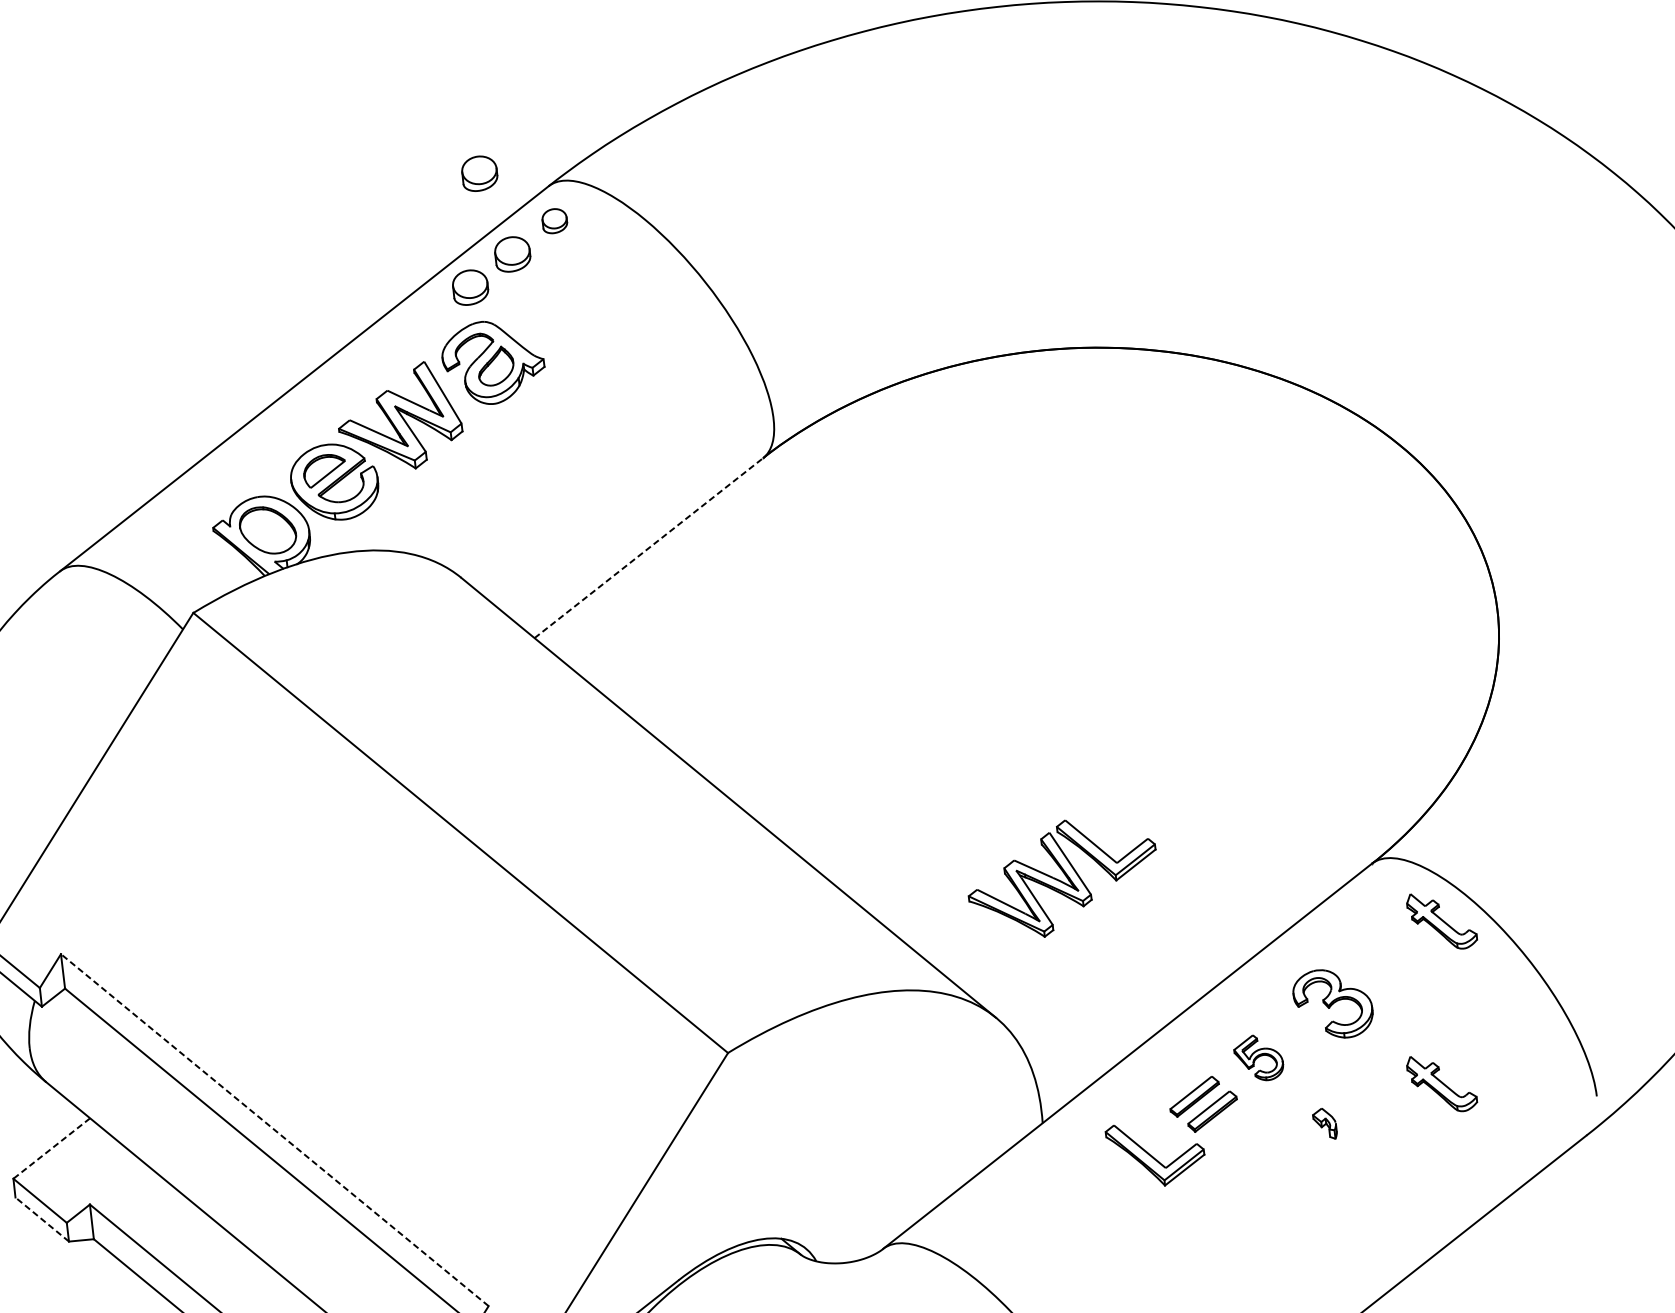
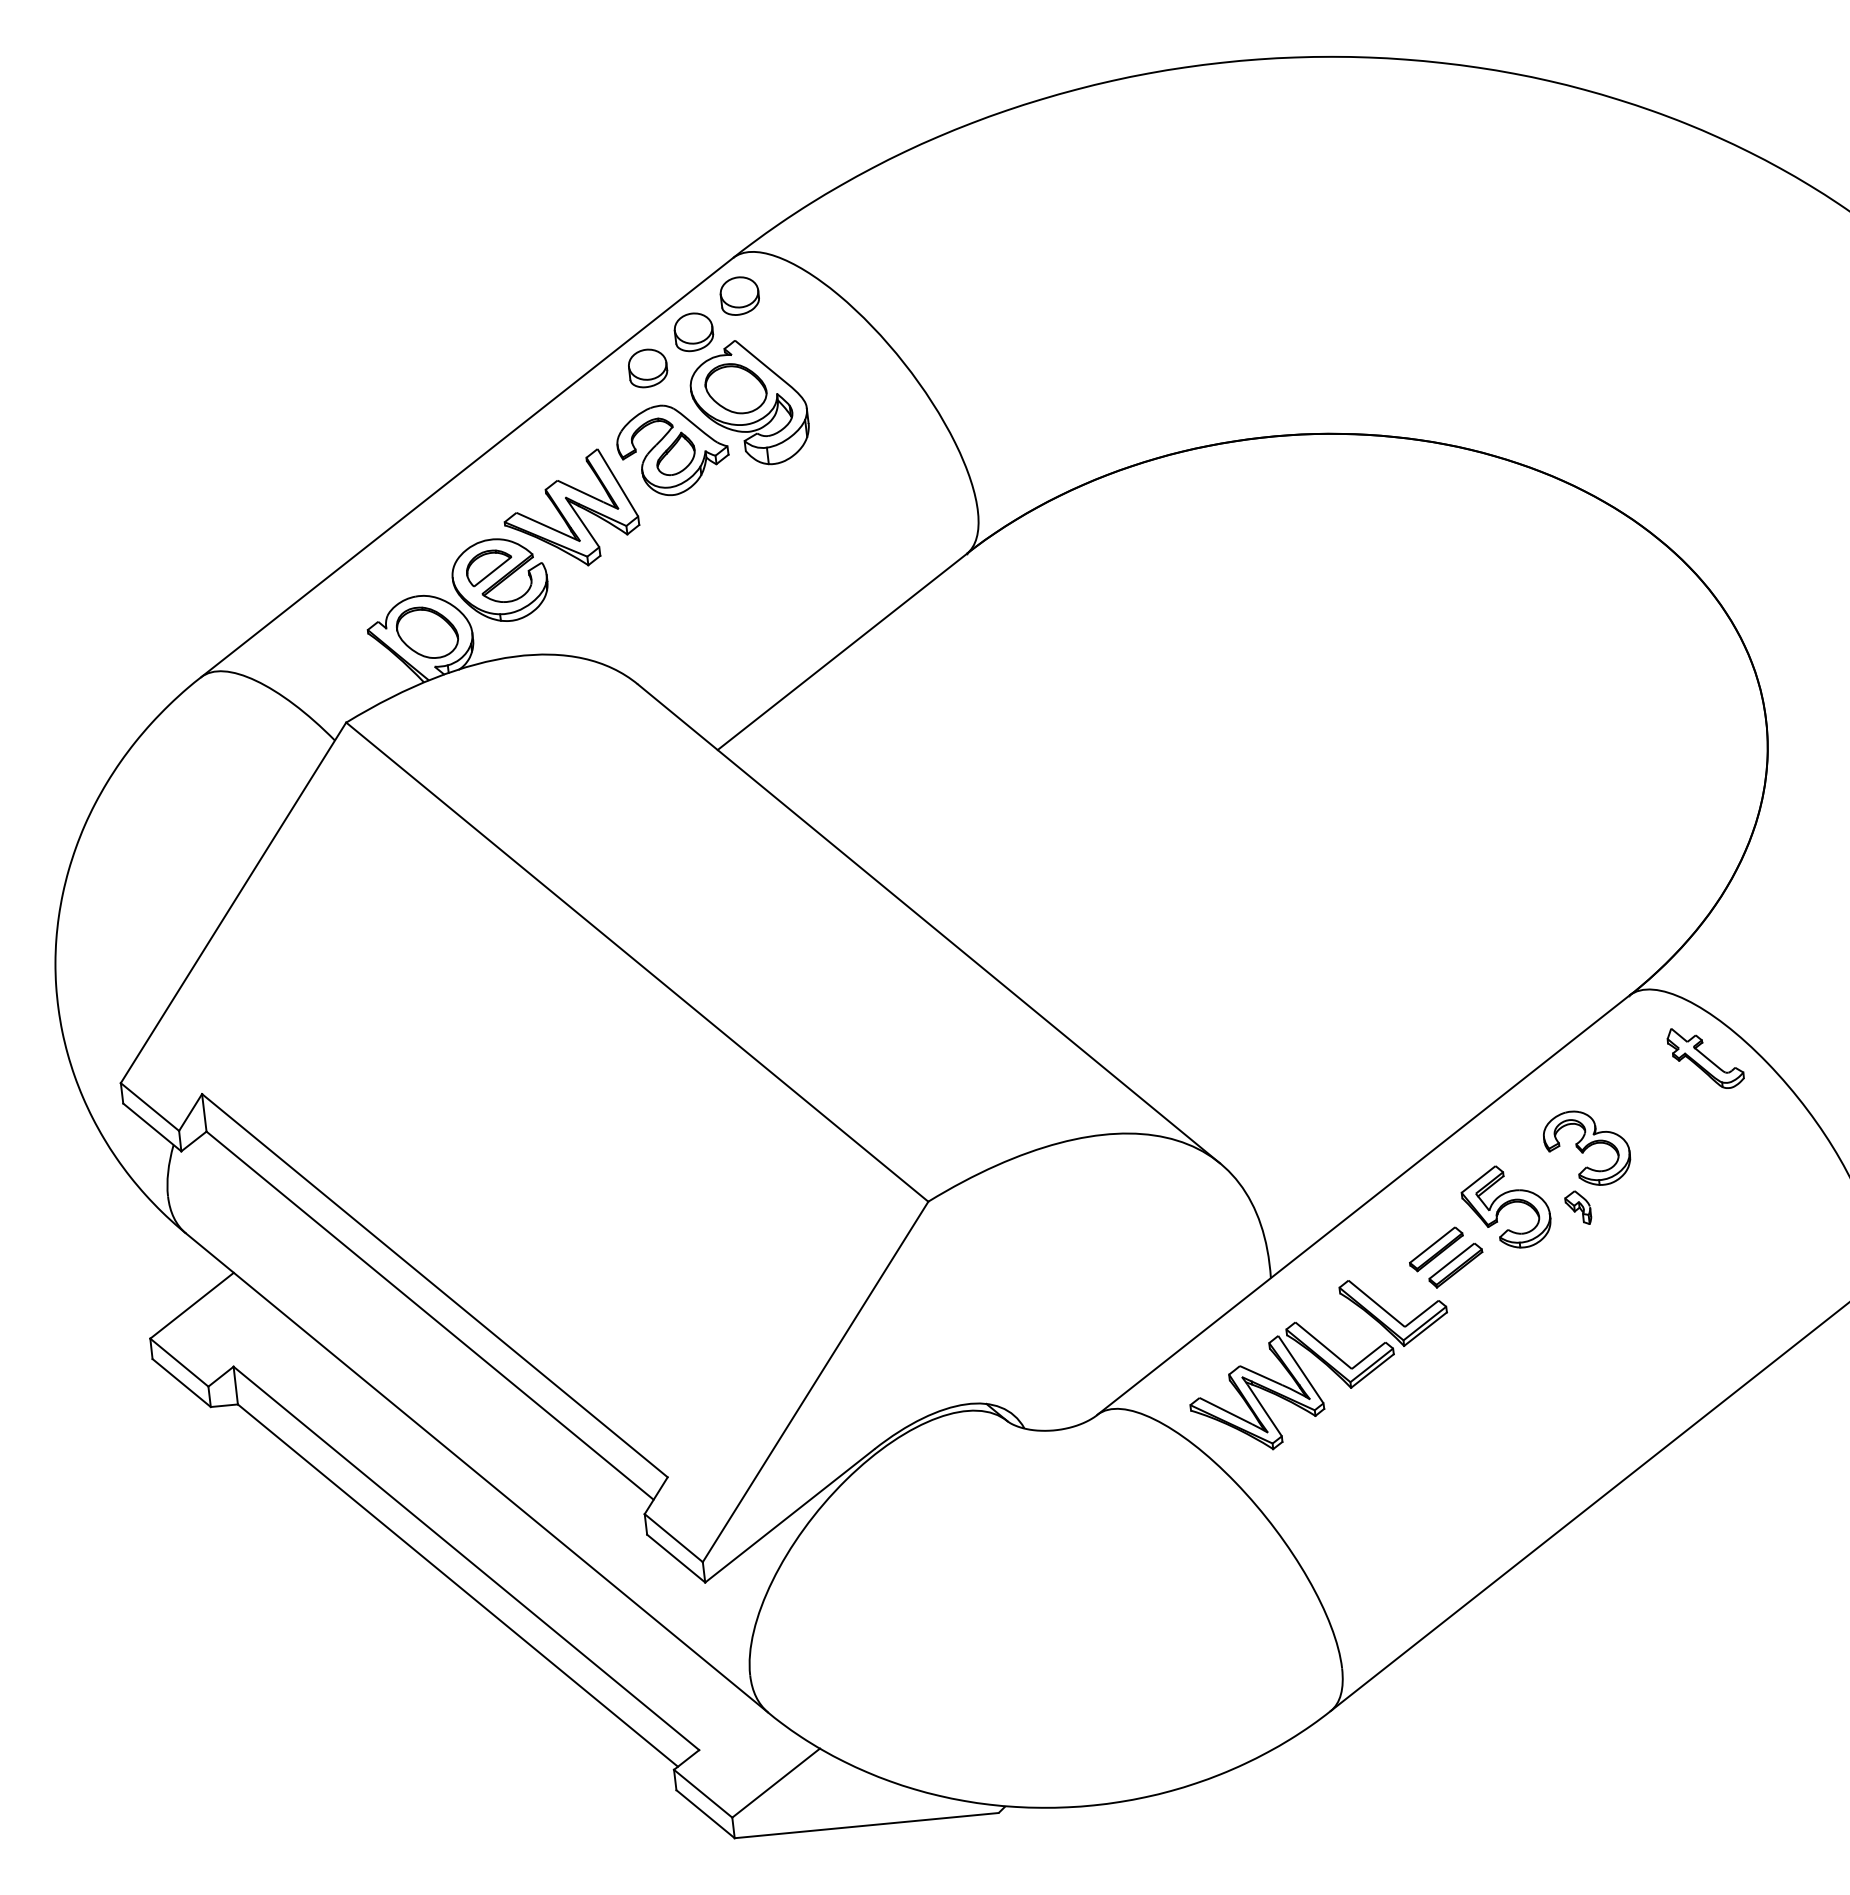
part: (480, 173) -> (658, 244), removed
part: (554, 220) -> (739, 295), size x1.43
part: (563, 318) -> (749, 402), added
line: (649, 547) -> (842, 651), dashed -> solid
part: (1061, 878) -> (1291, 1385), moved
part: (1258, 1057) -> (1505, 1206), size x1.67
part: (1441, 1084) -> (1705, 1235), removed
part: (1325, 1123) -> (1578, 1207), moved
line: (274, 1129) -> (434, 1285), dashed -> solid
line: (51, 1149) -> (191, 1306), dashed -> solid
line: (42, 1219) -> (181, 1383), dashed -> solid

